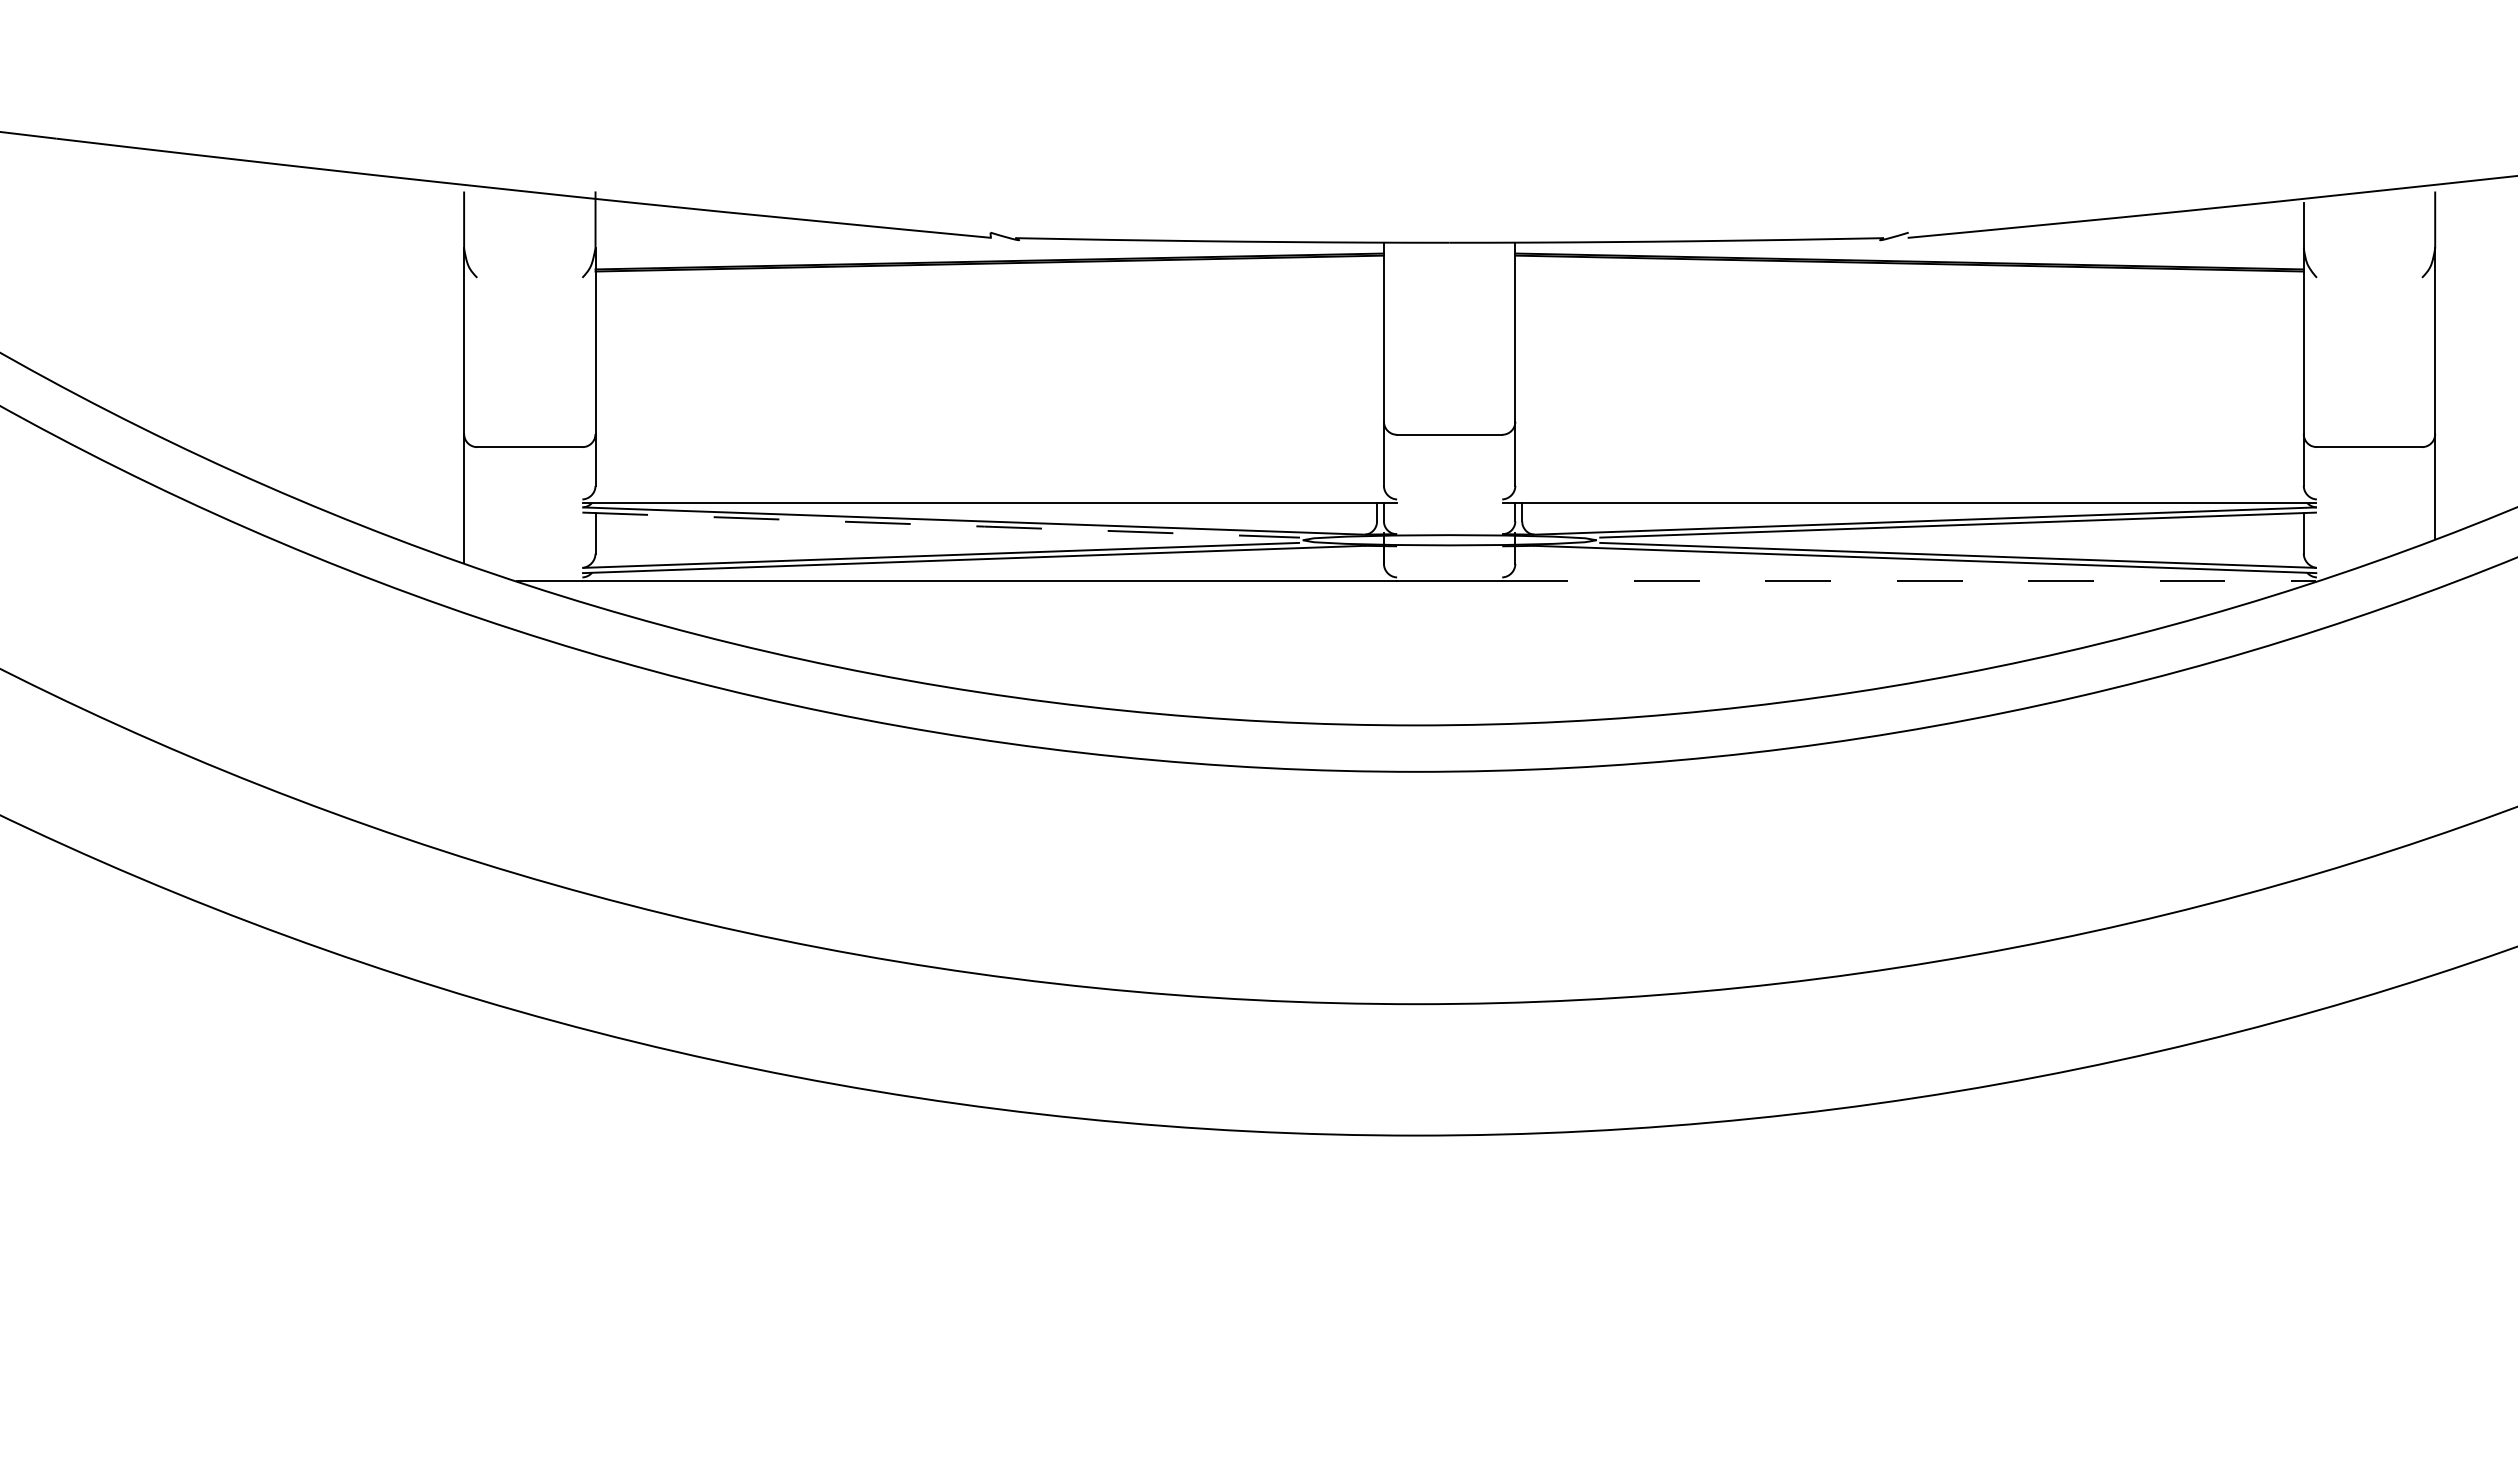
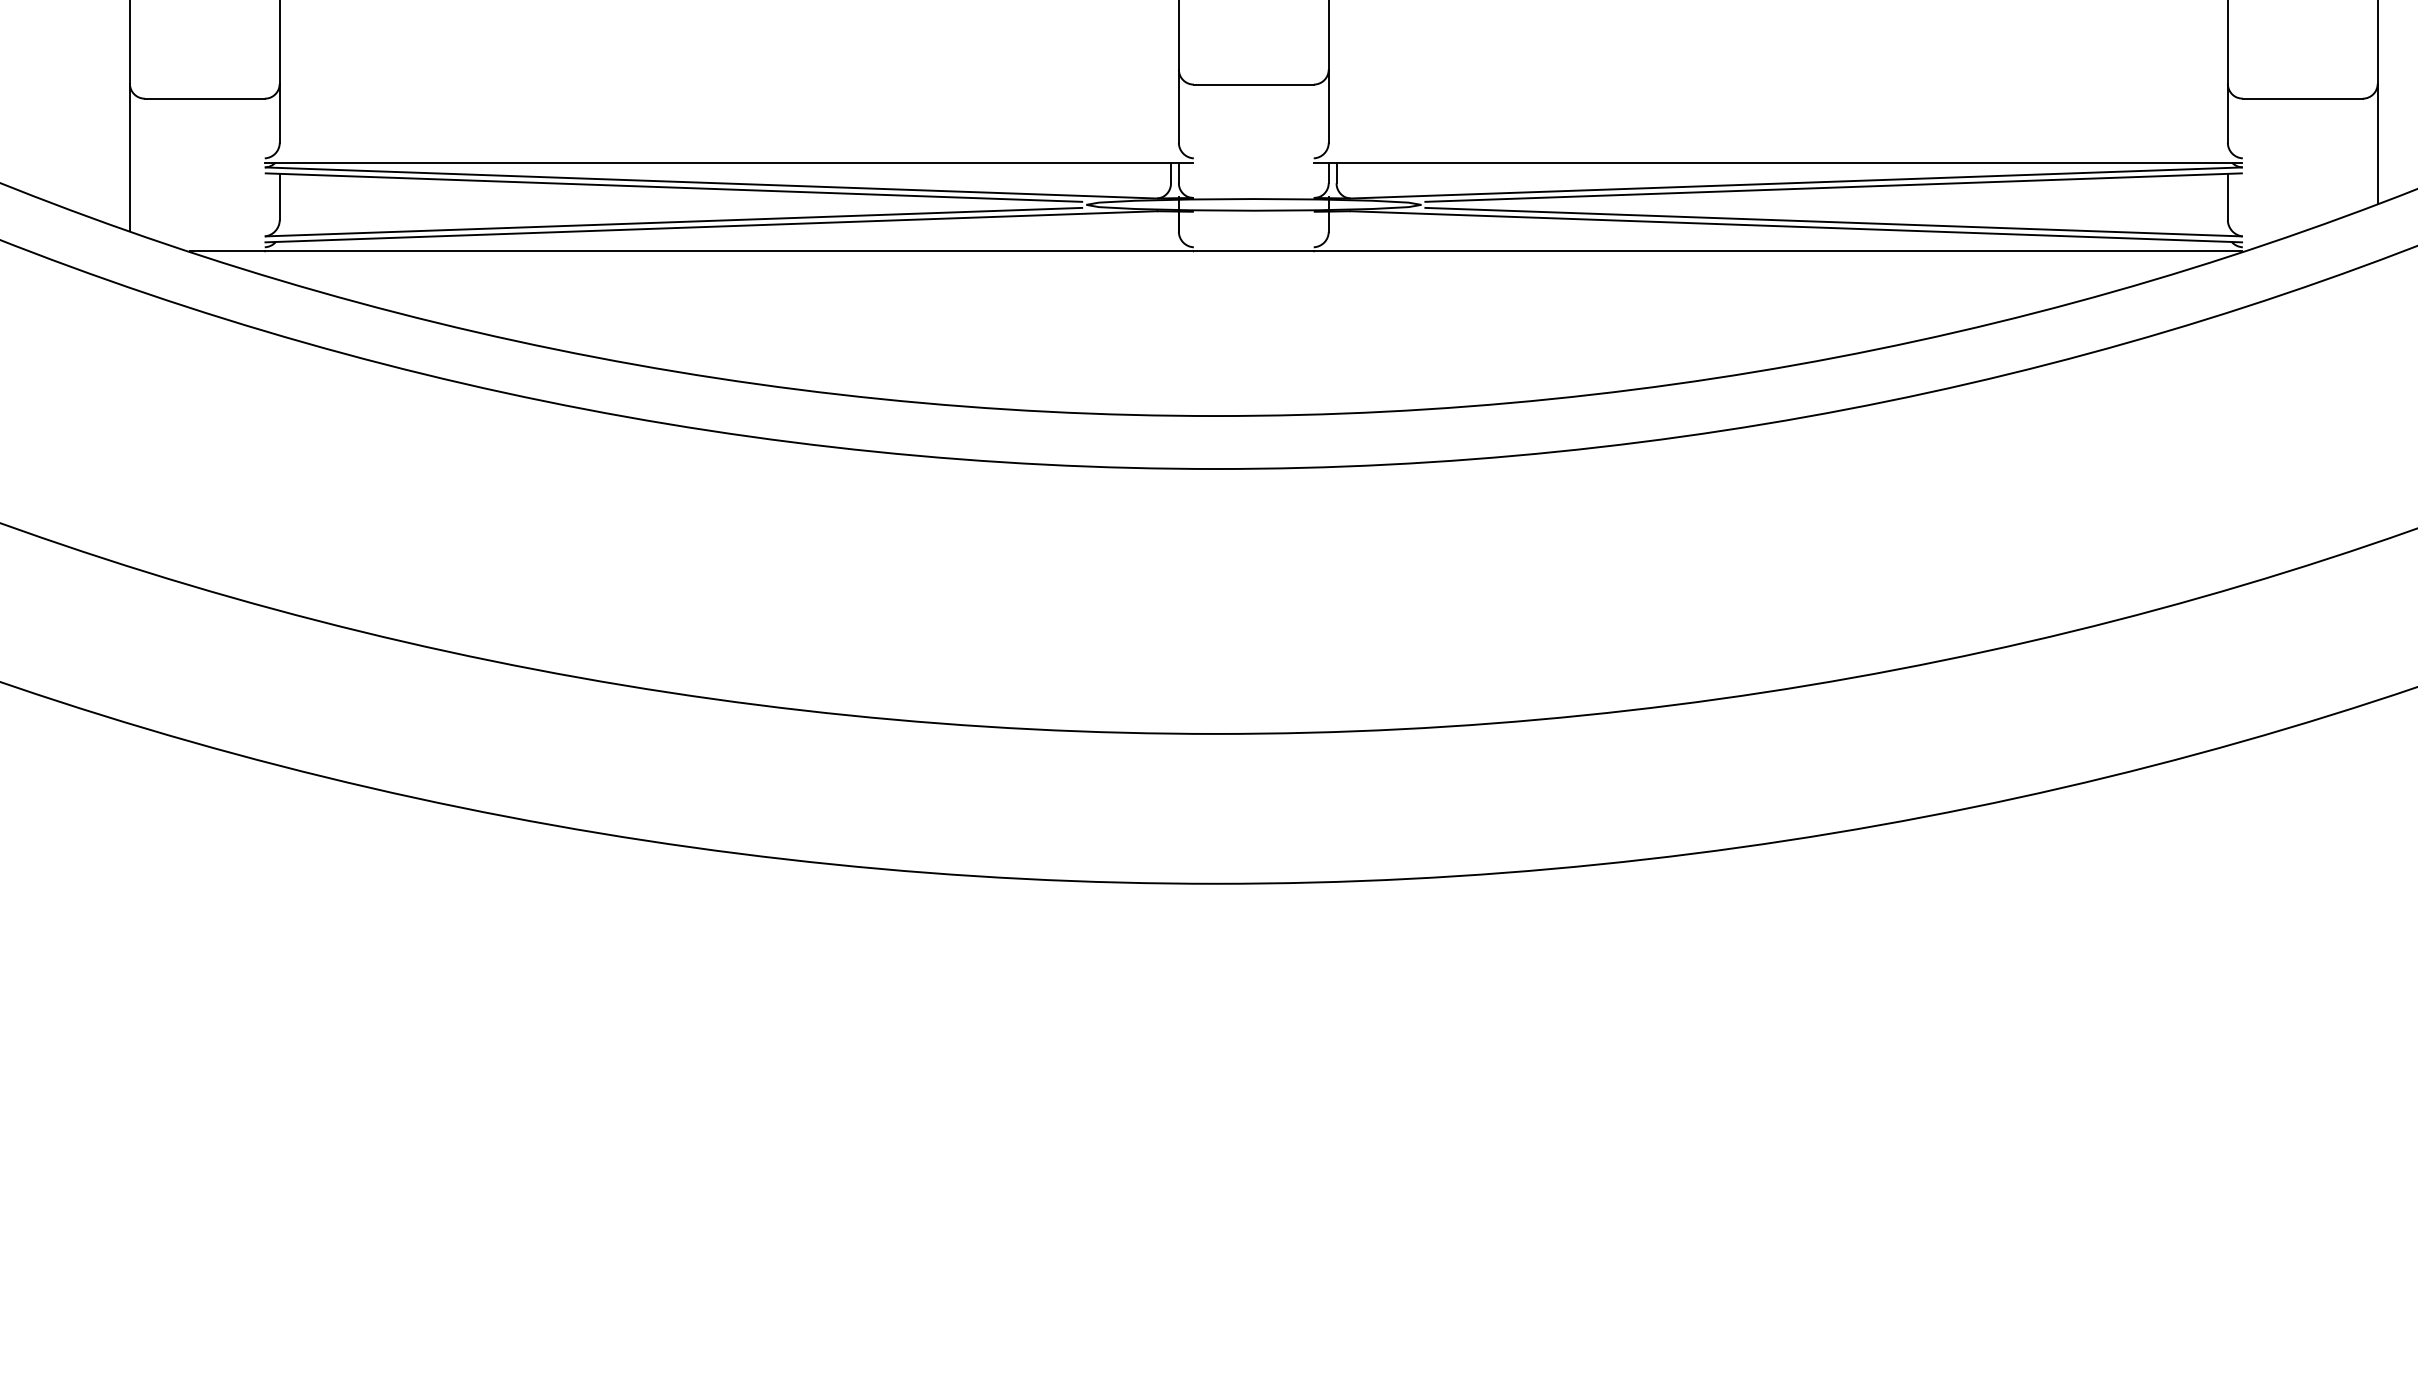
line: (941, 525) -> (674, 188), dashed -> solid
line: (1909, 581) -> (1778, 251), dashed -> solid

